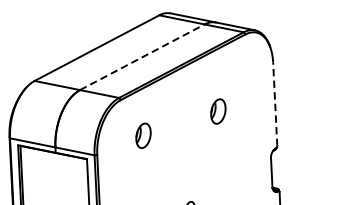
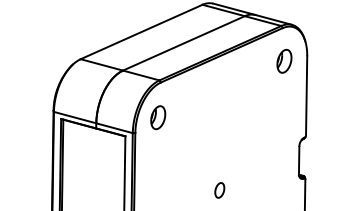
line: (141, 57) -> (183, 43), dashed -> solid
line: (275, 103) -> (306, 95), dashed -> solid
part: (218, 110) -> (284, 60), moved
part: (143, 135) -> (158, 117), moved

